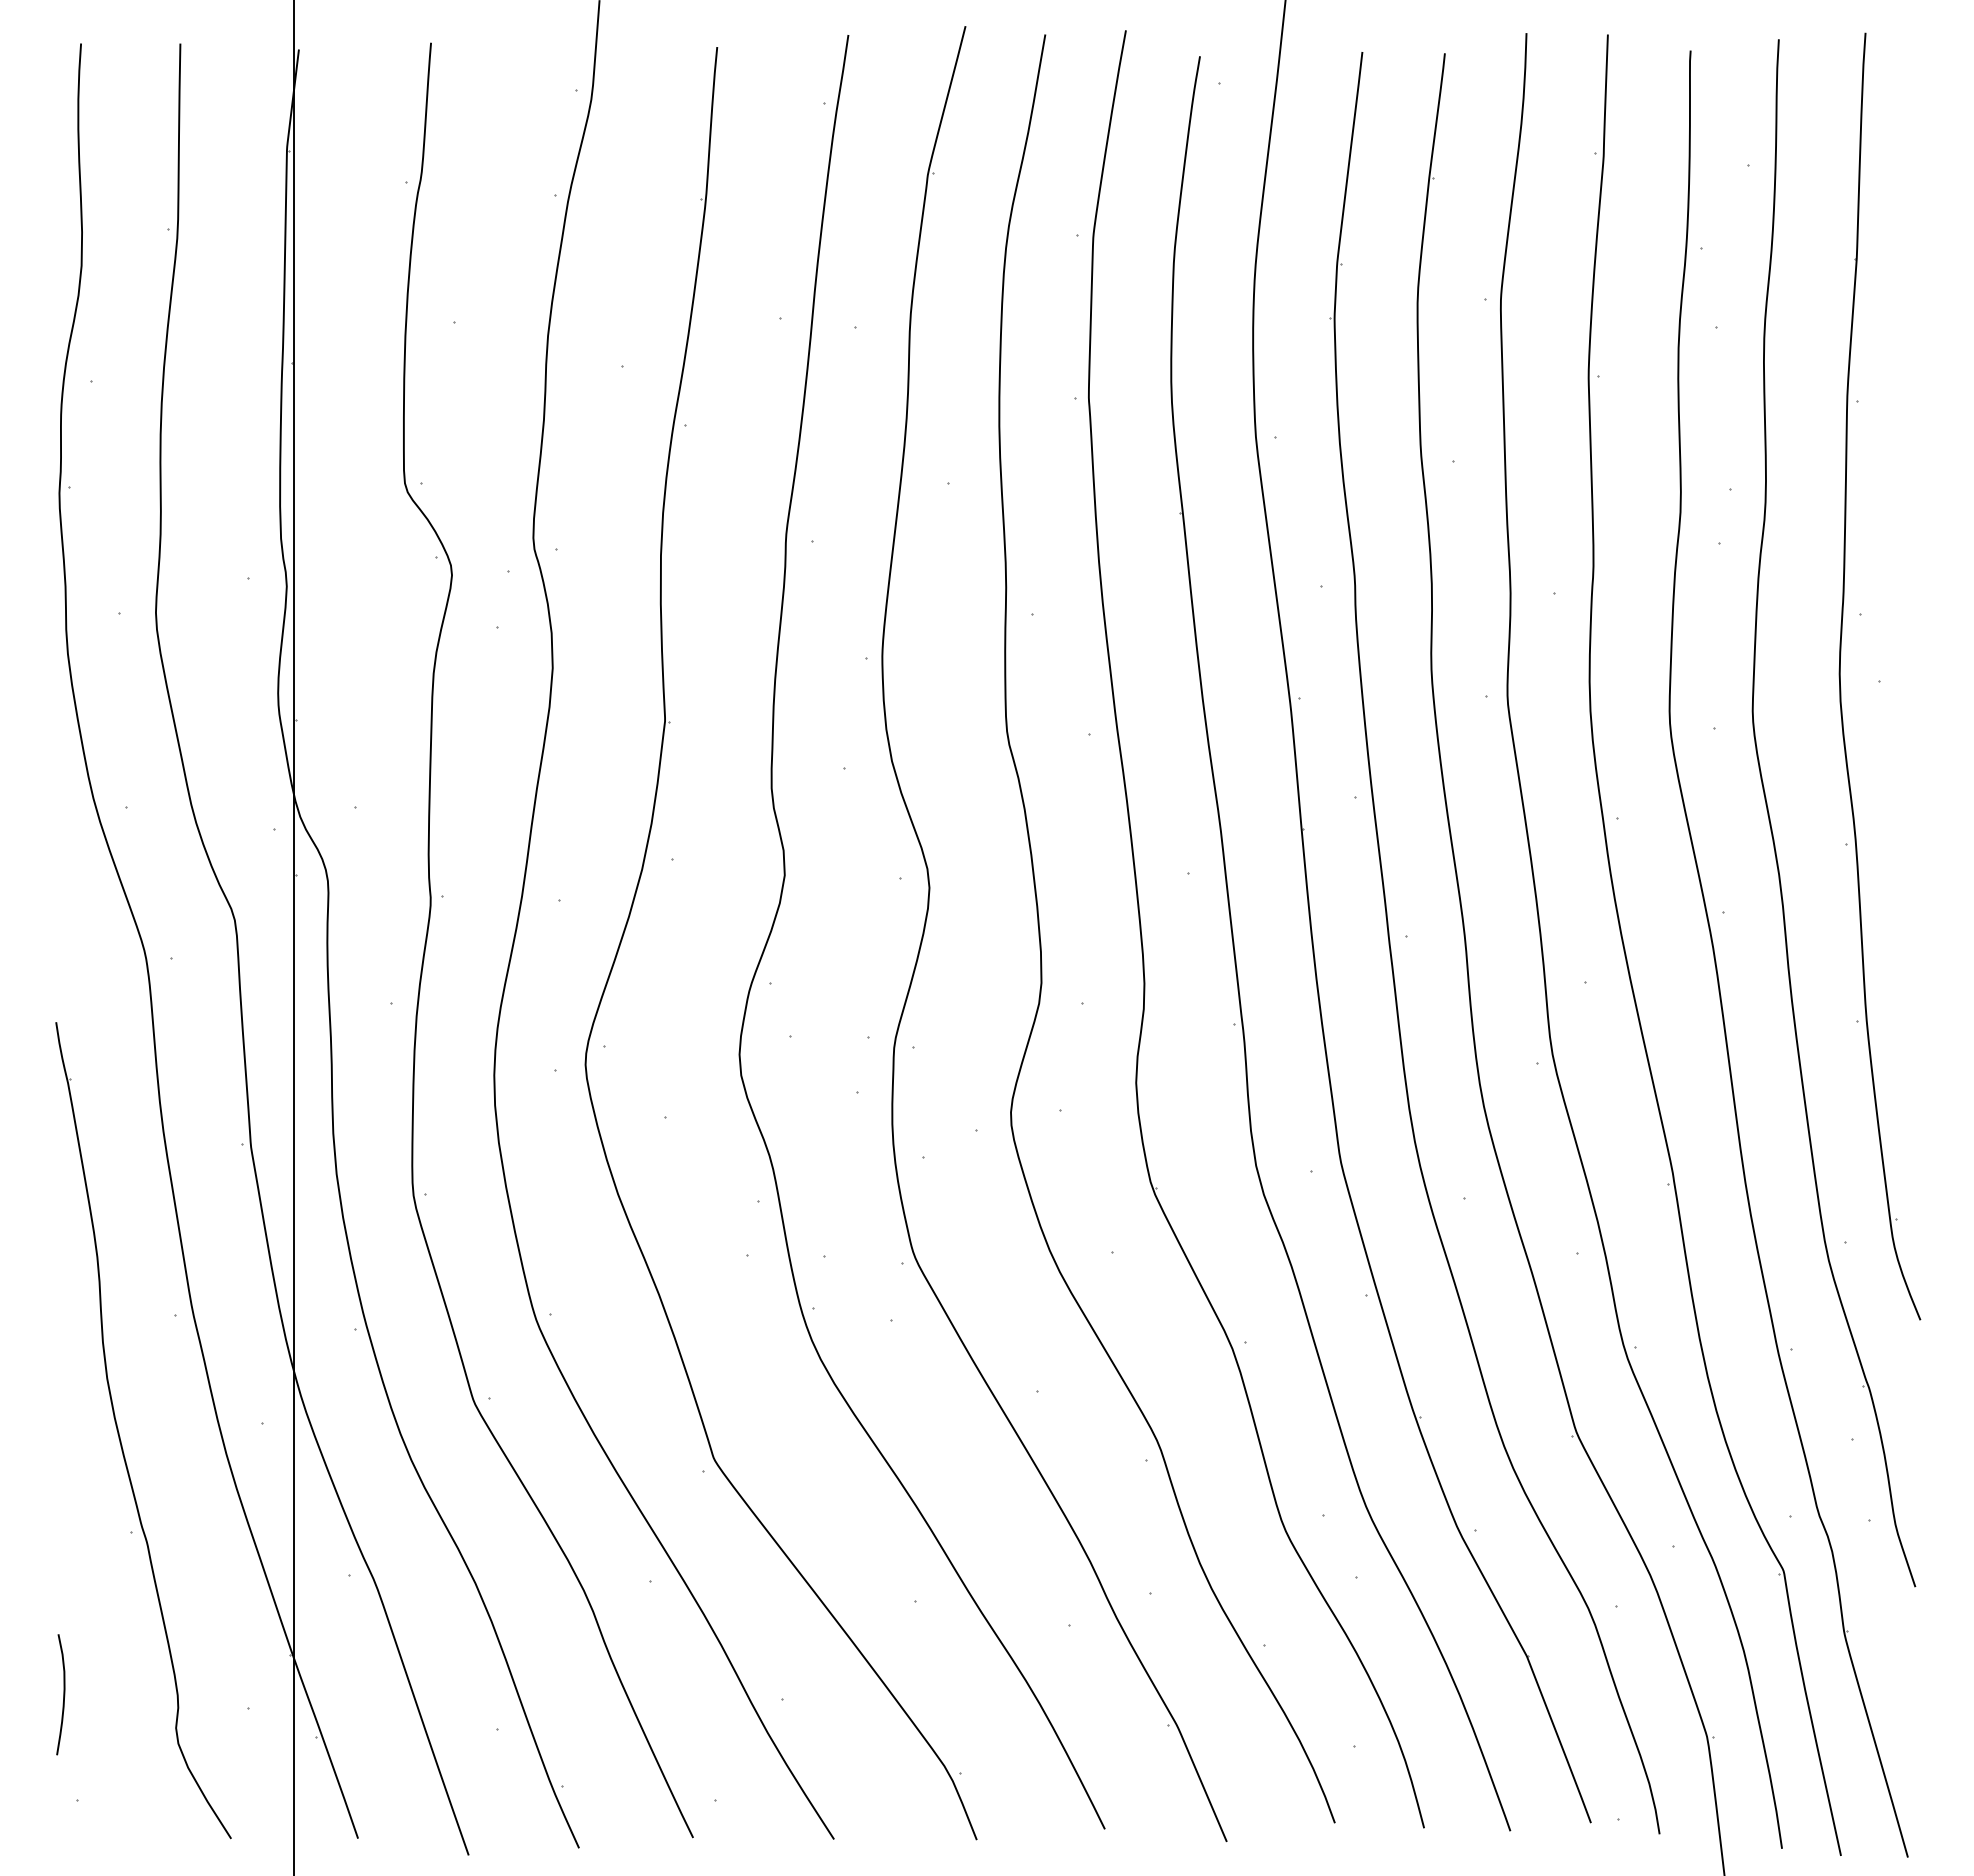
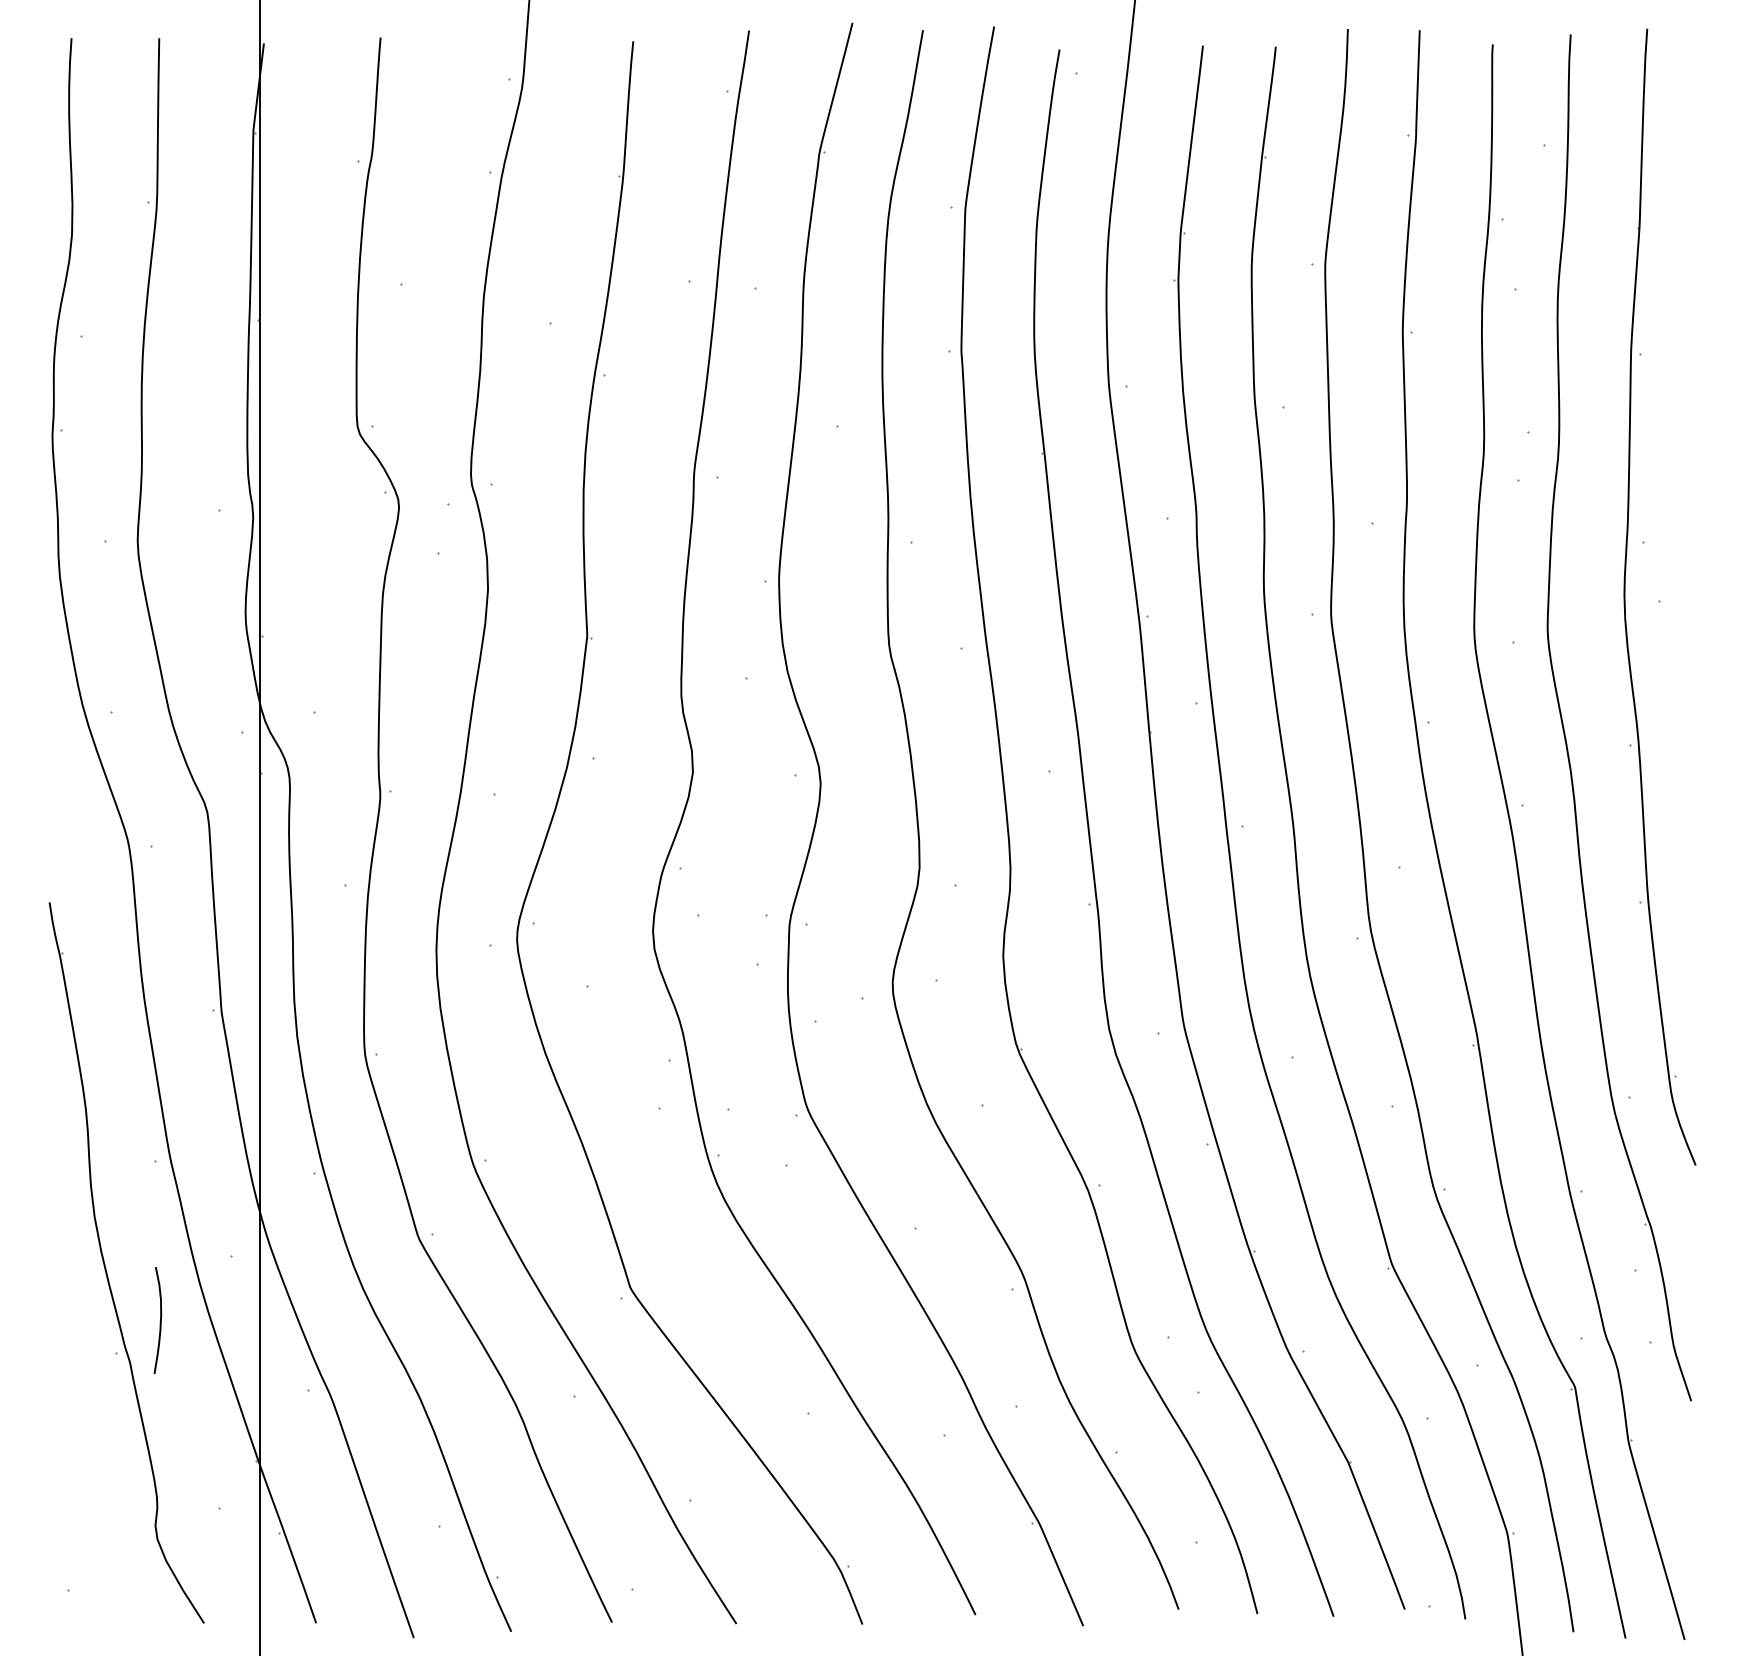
curve: (63, 1694) -> (160, 1320), moved

